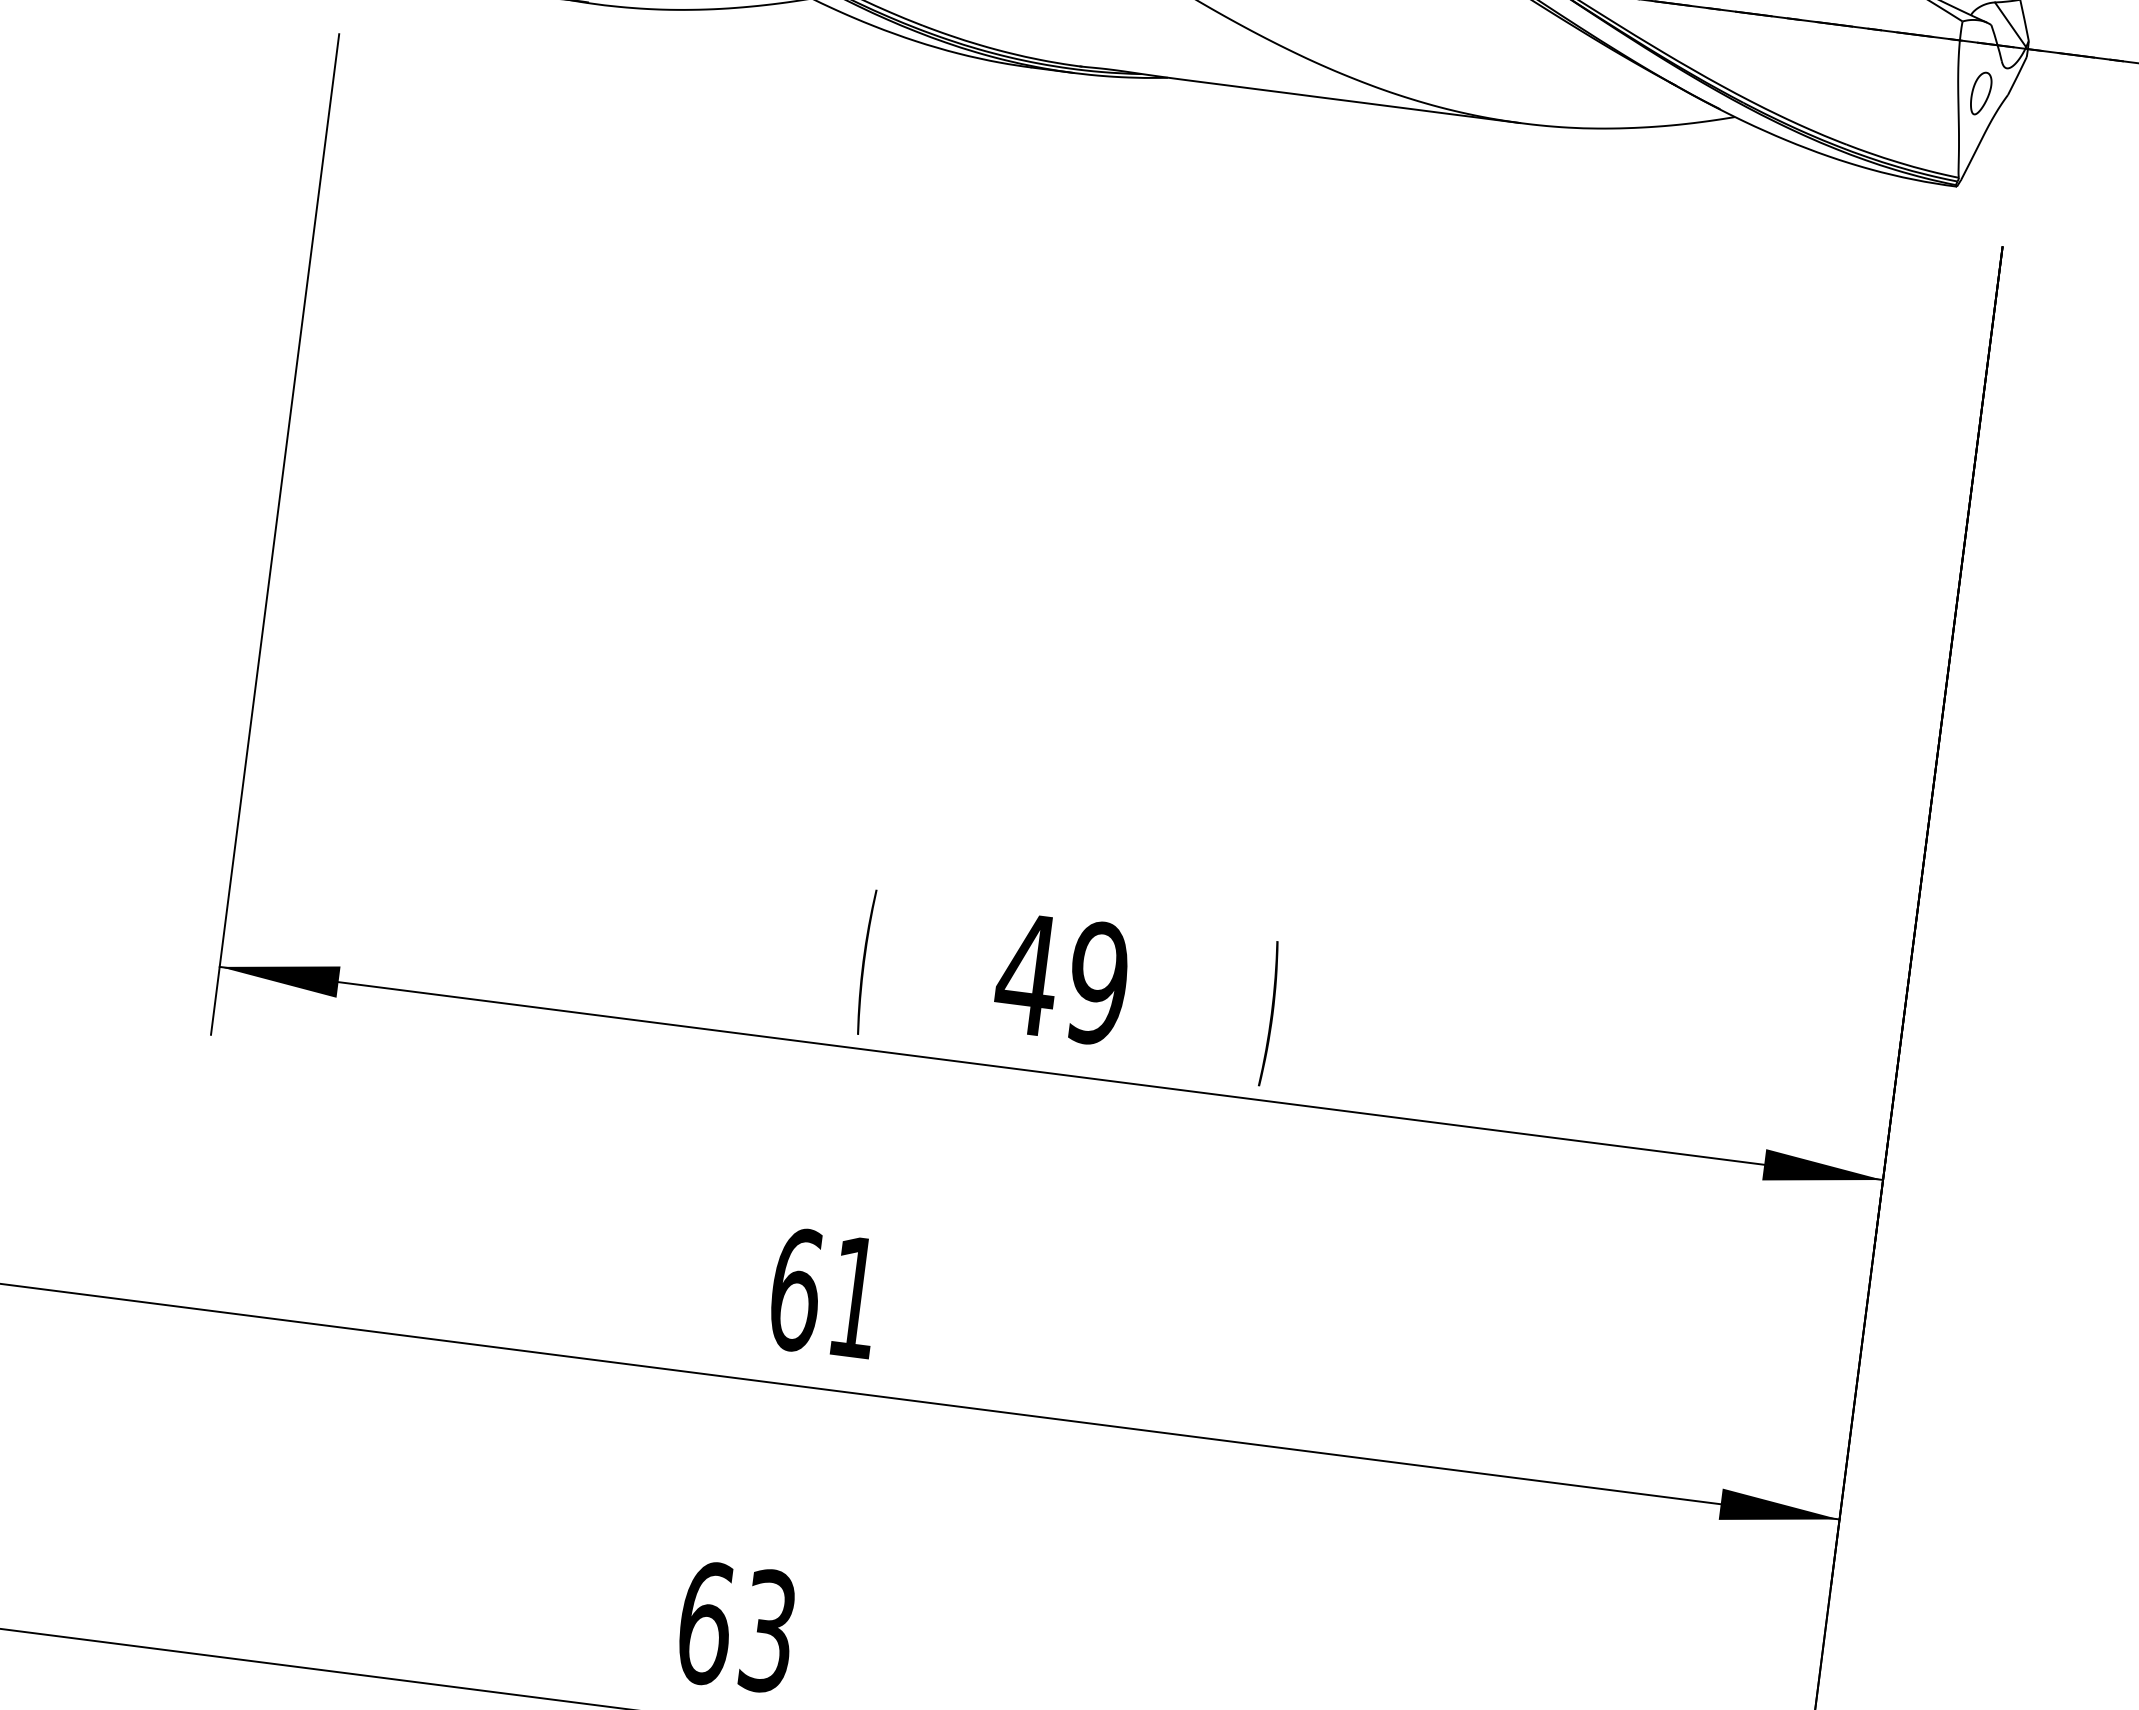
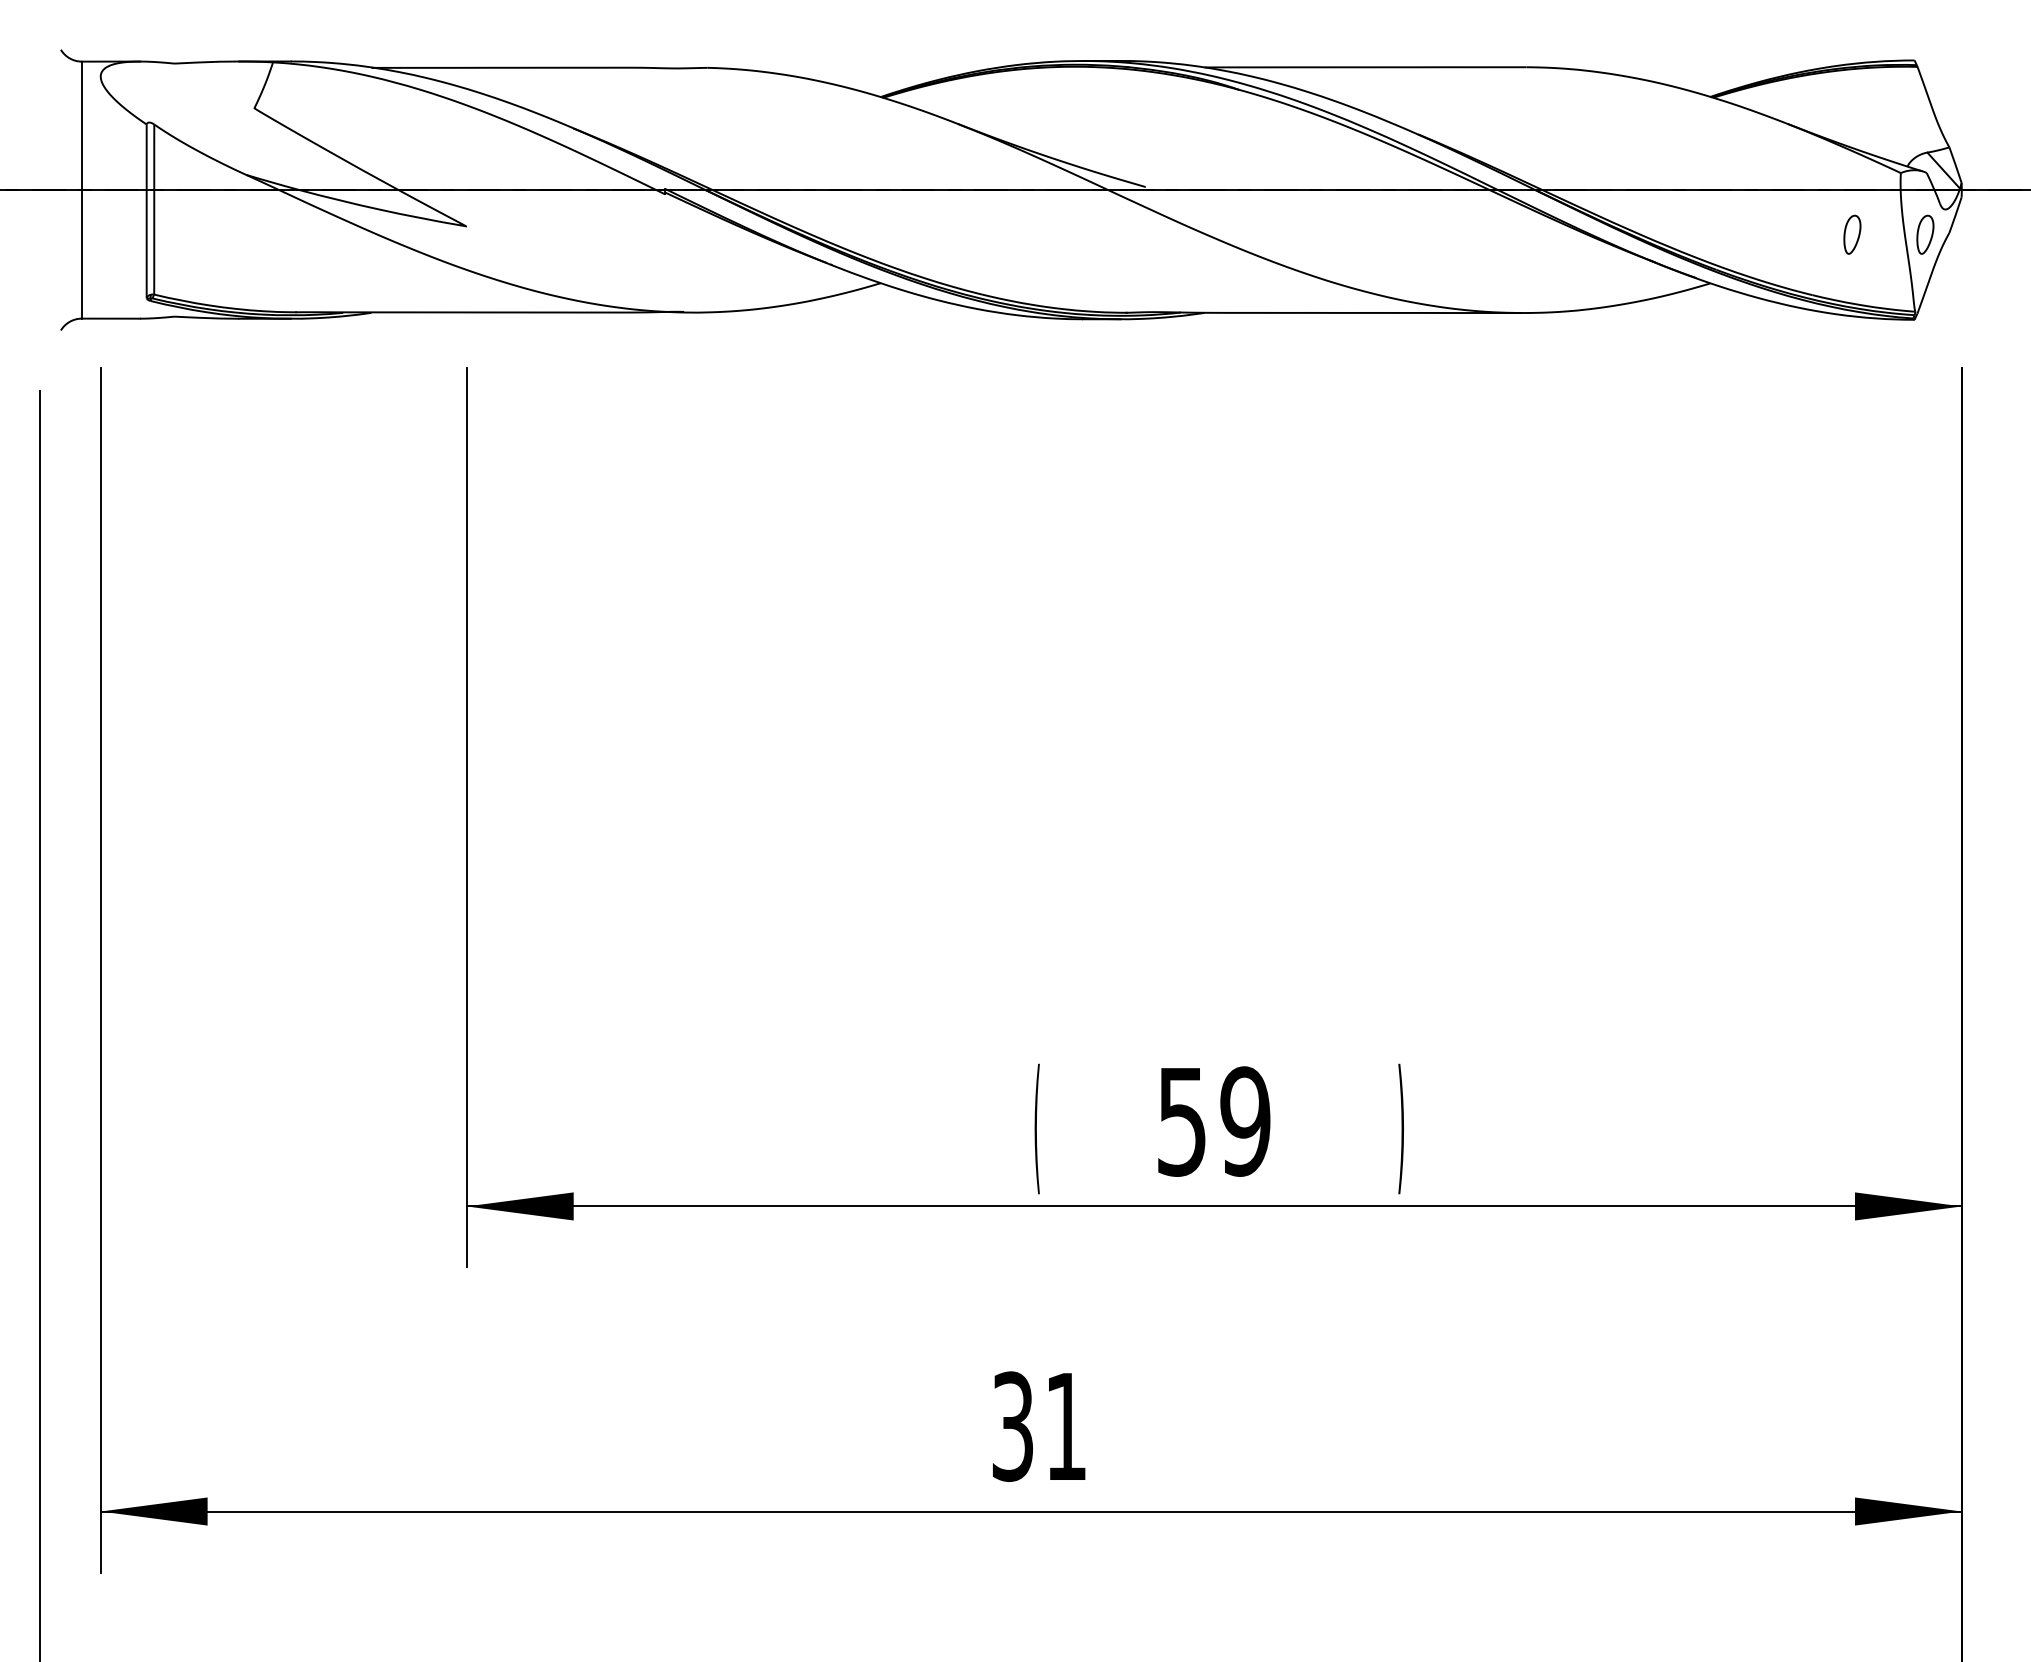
part: (1899, 82) -> (1852, 234), added
text: (1026, 975) -> (1181, 1122), 49 -> 59
text: (796, 1289) -> (1013, 1426), 61 -> 31

